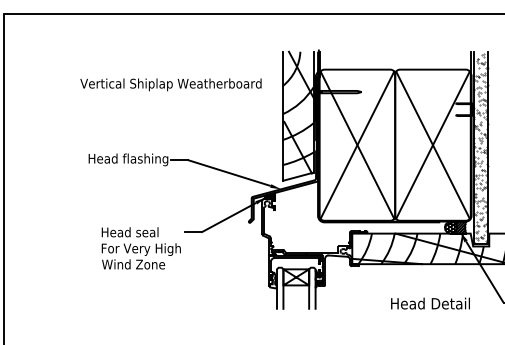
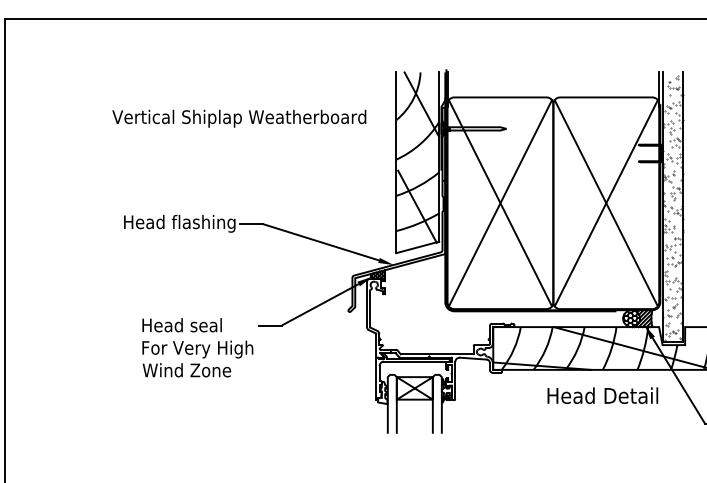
text: (430, 303) -> (602, 395), moved

